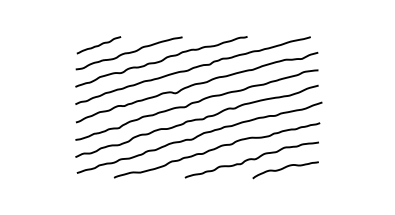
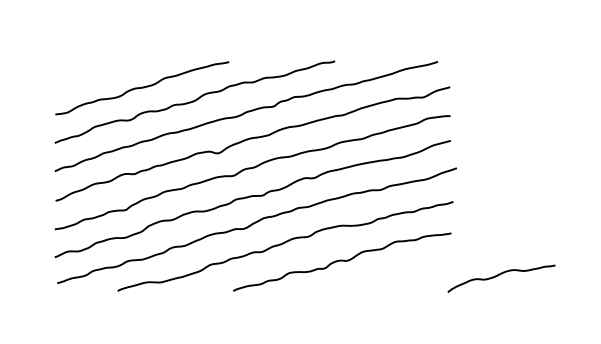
curve: (98, 45) -> (92, 75), removed
curve: (285, 168) -> (501, 275), moved

